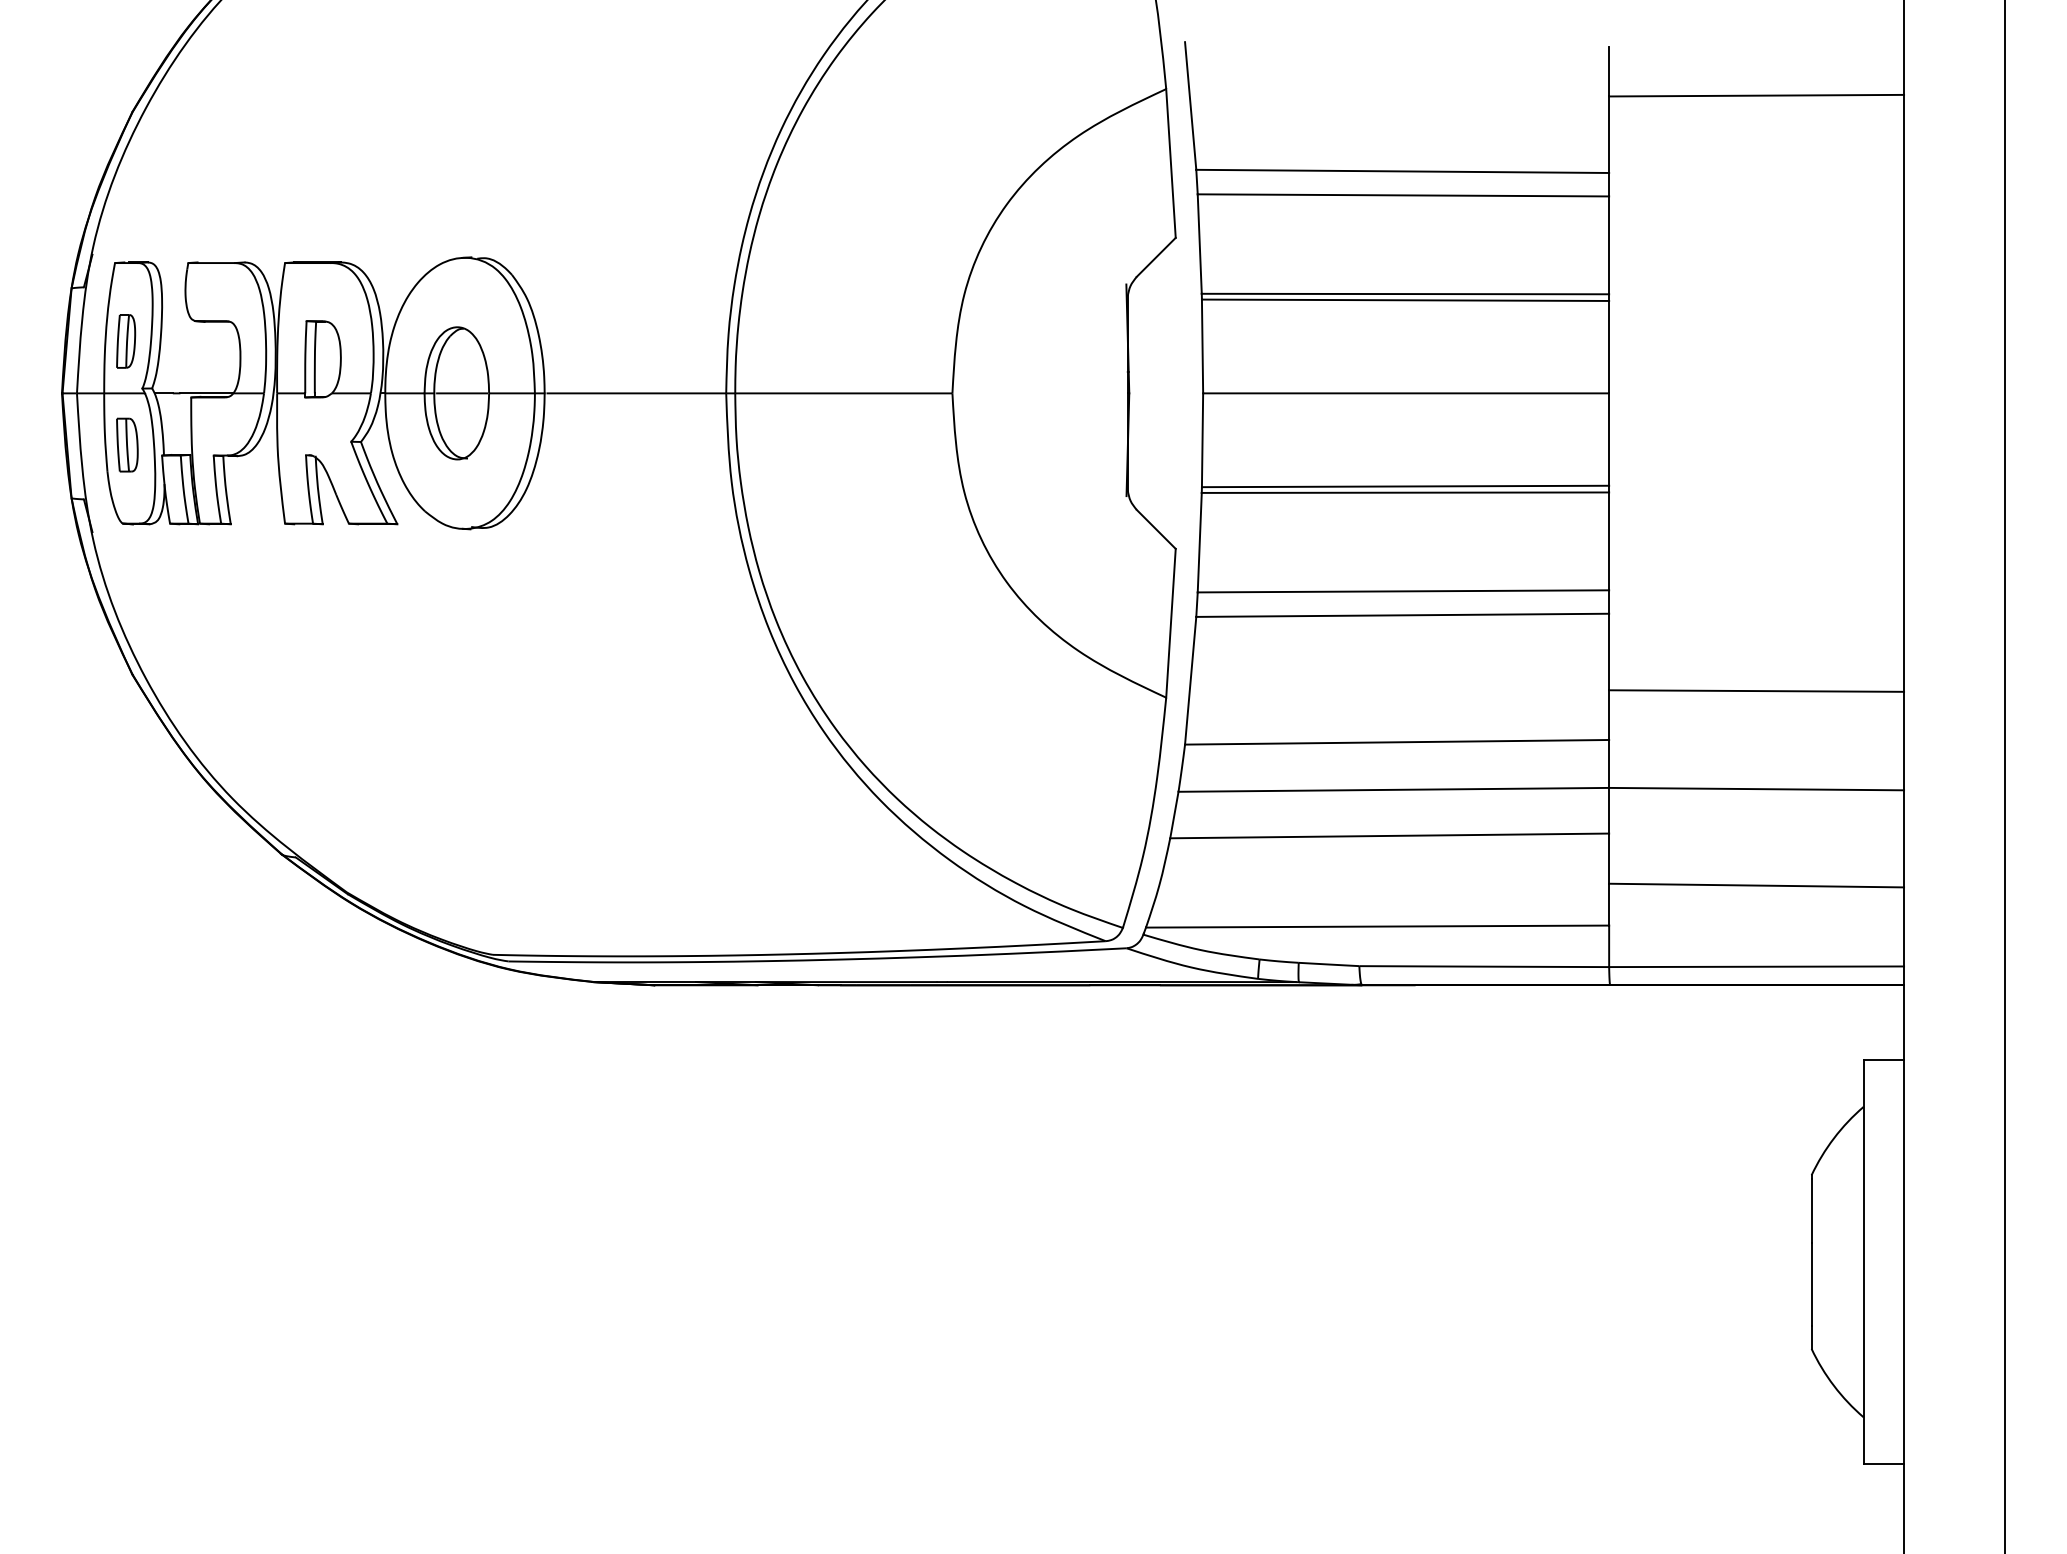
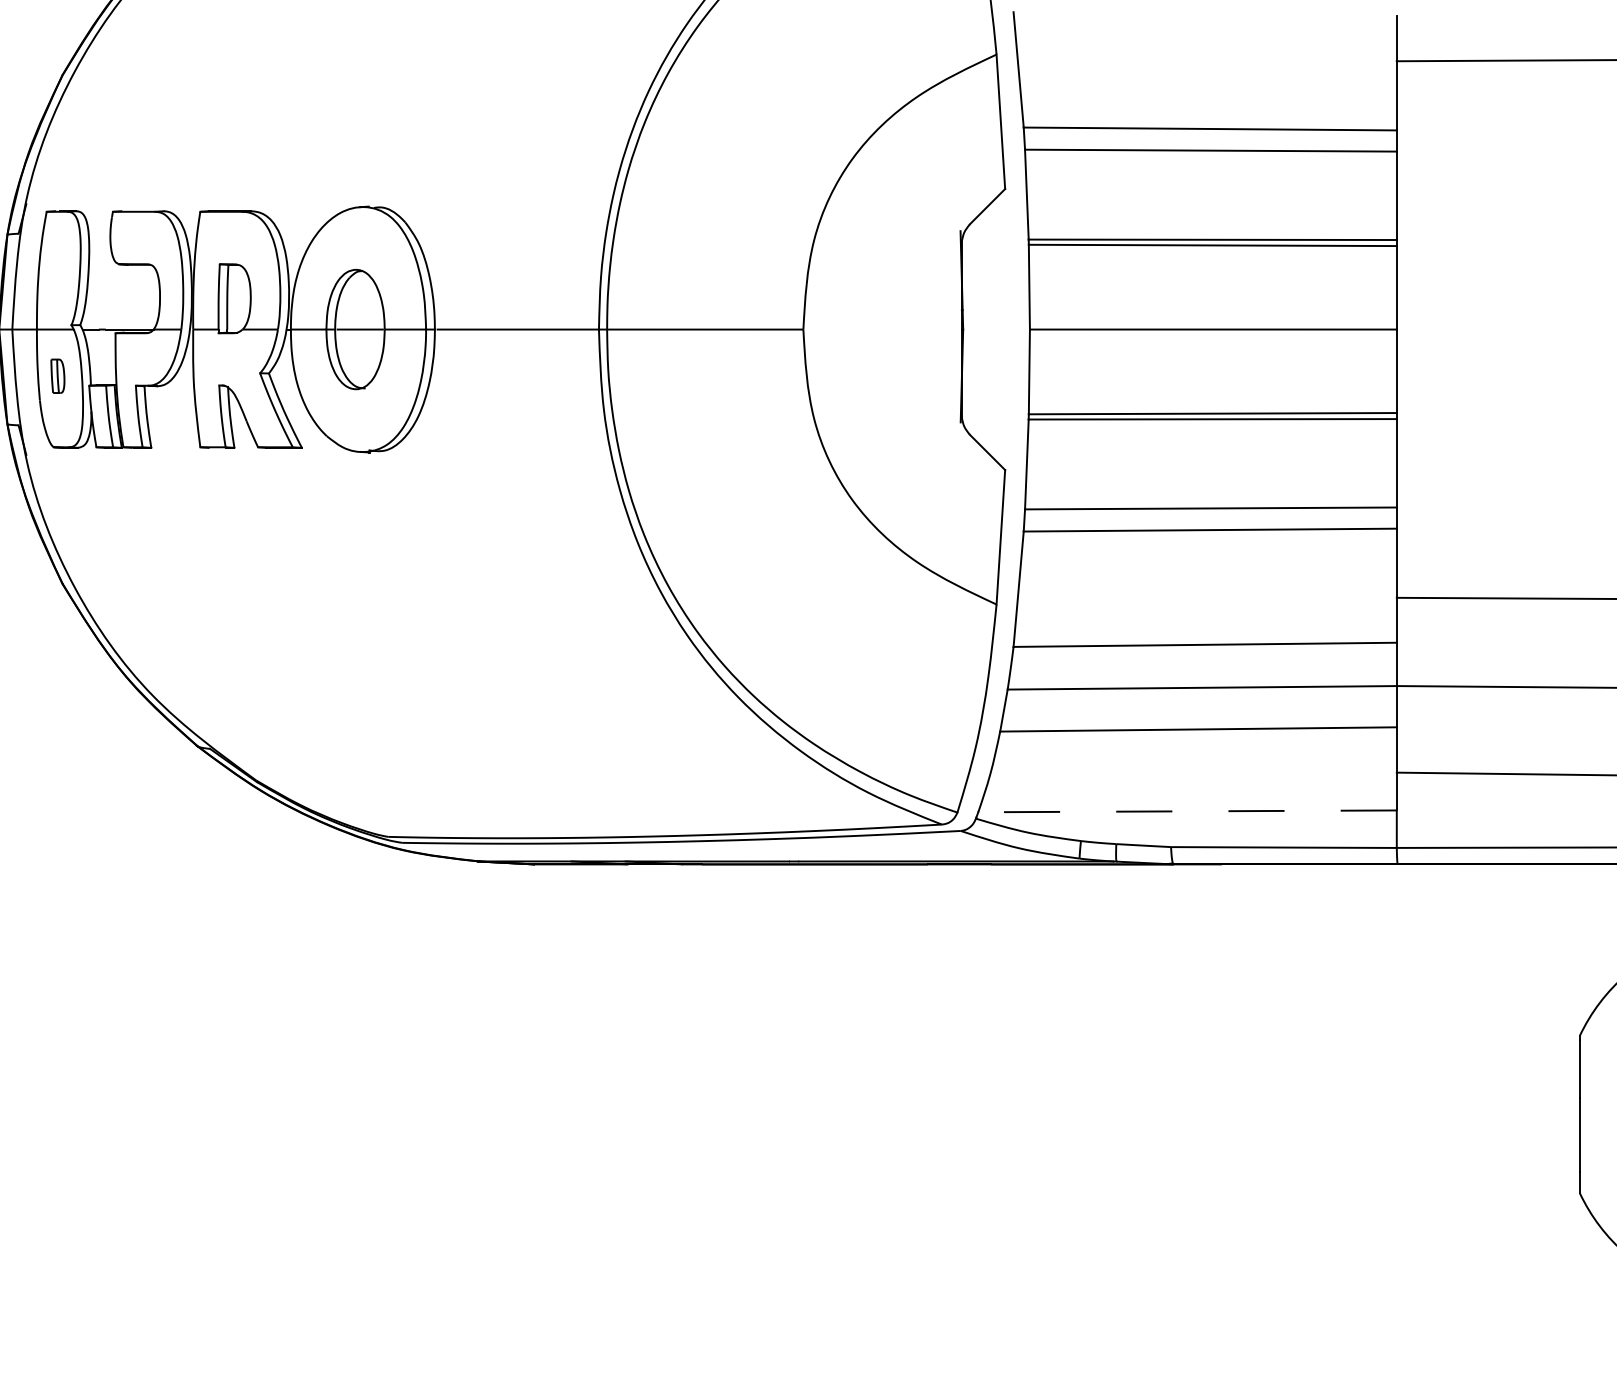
part: (126, 341) -> (57, 282), removed
part: (127, 444) -> (57, 375), size x0.7
line: (1377, 926) -> (1187, 811), solid -> dashed

